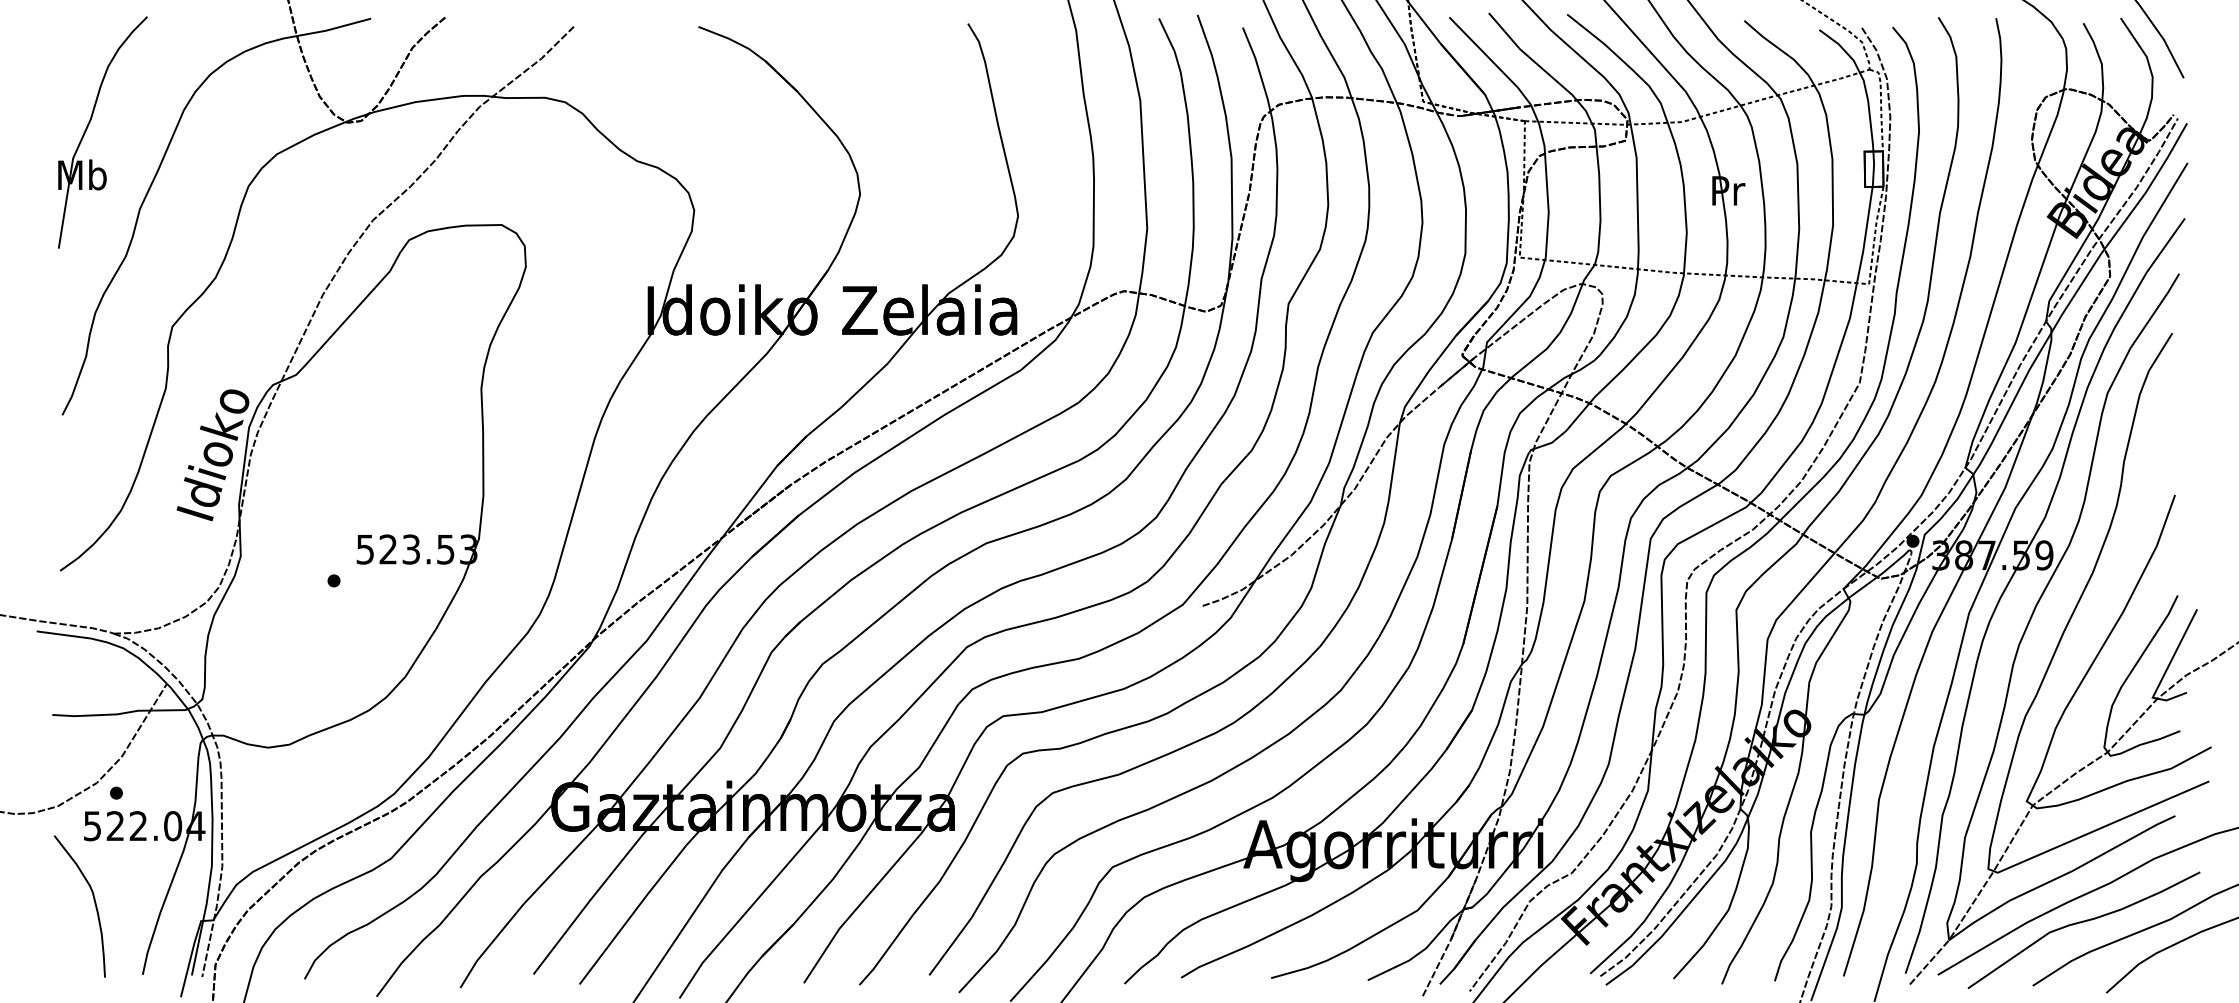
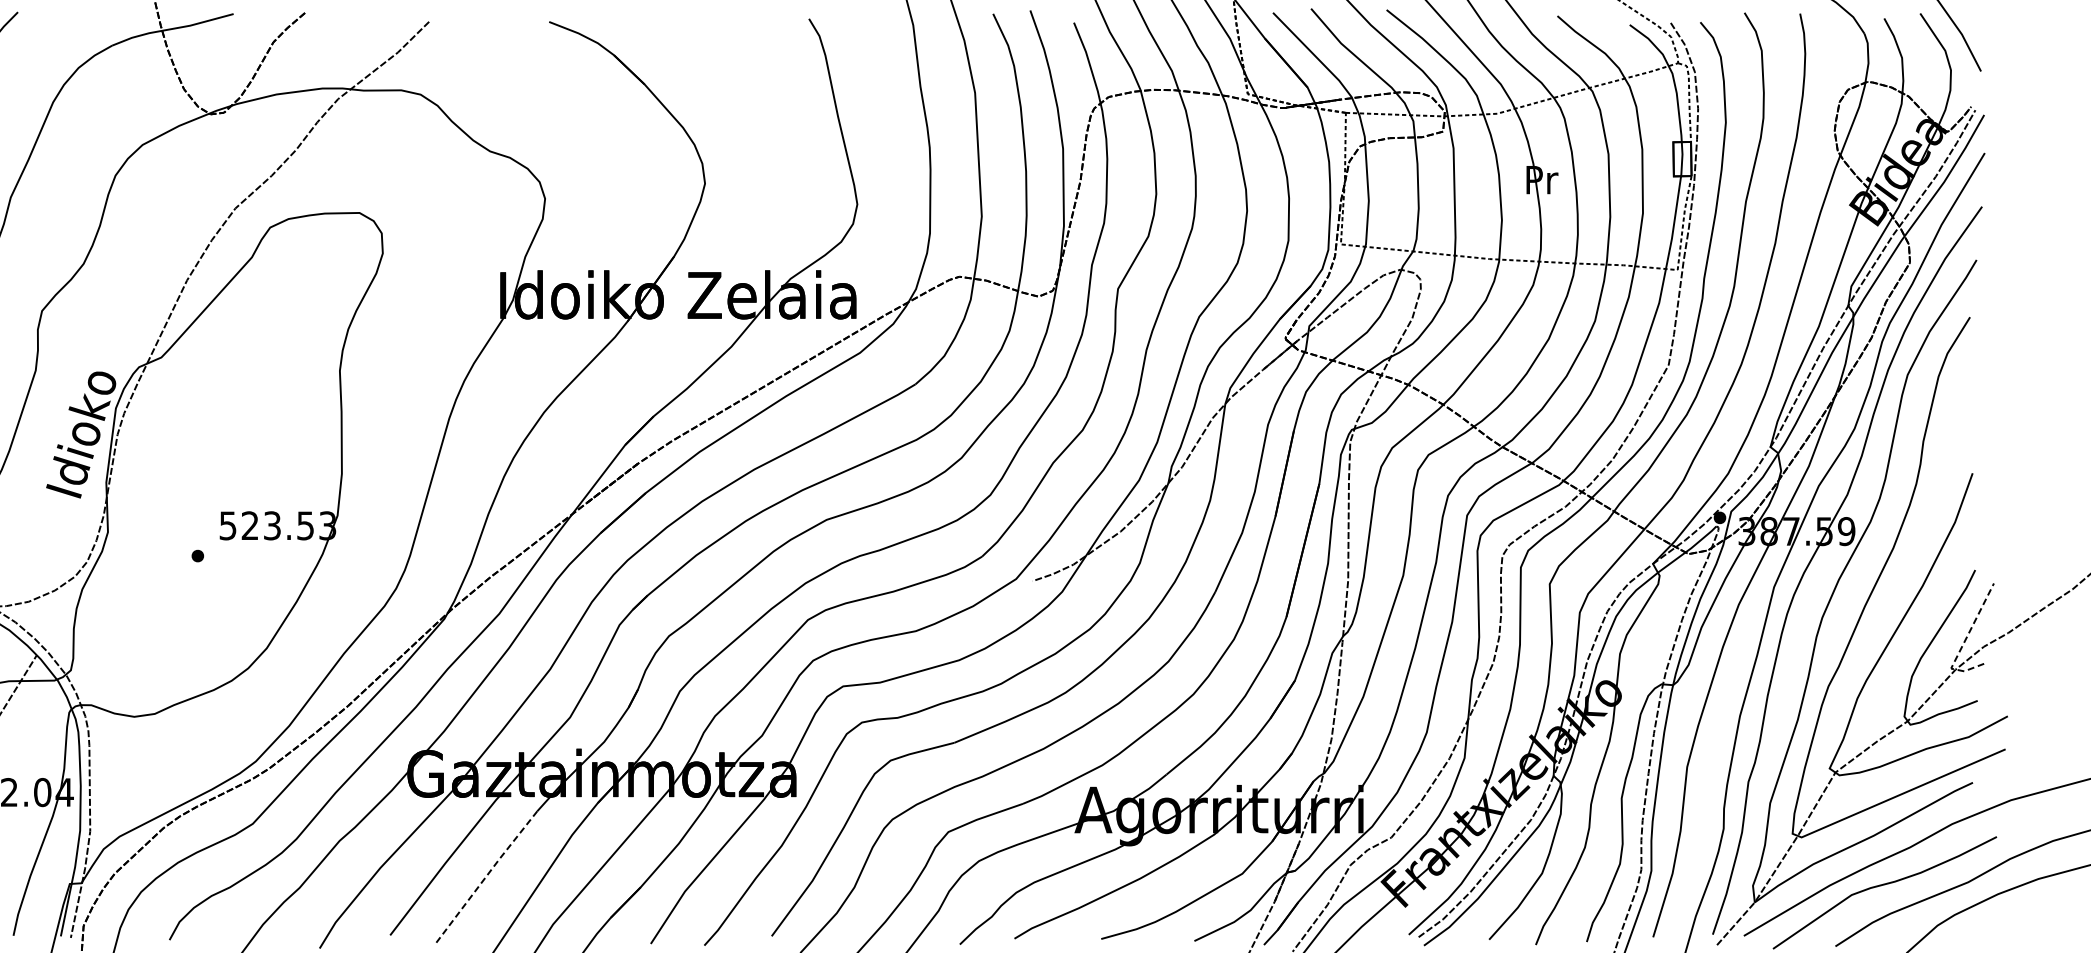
line: (2166, 670) -> (1964, 642), solid -> dashed
line: (632, 914) -> (485, 877), solid -> dashed

